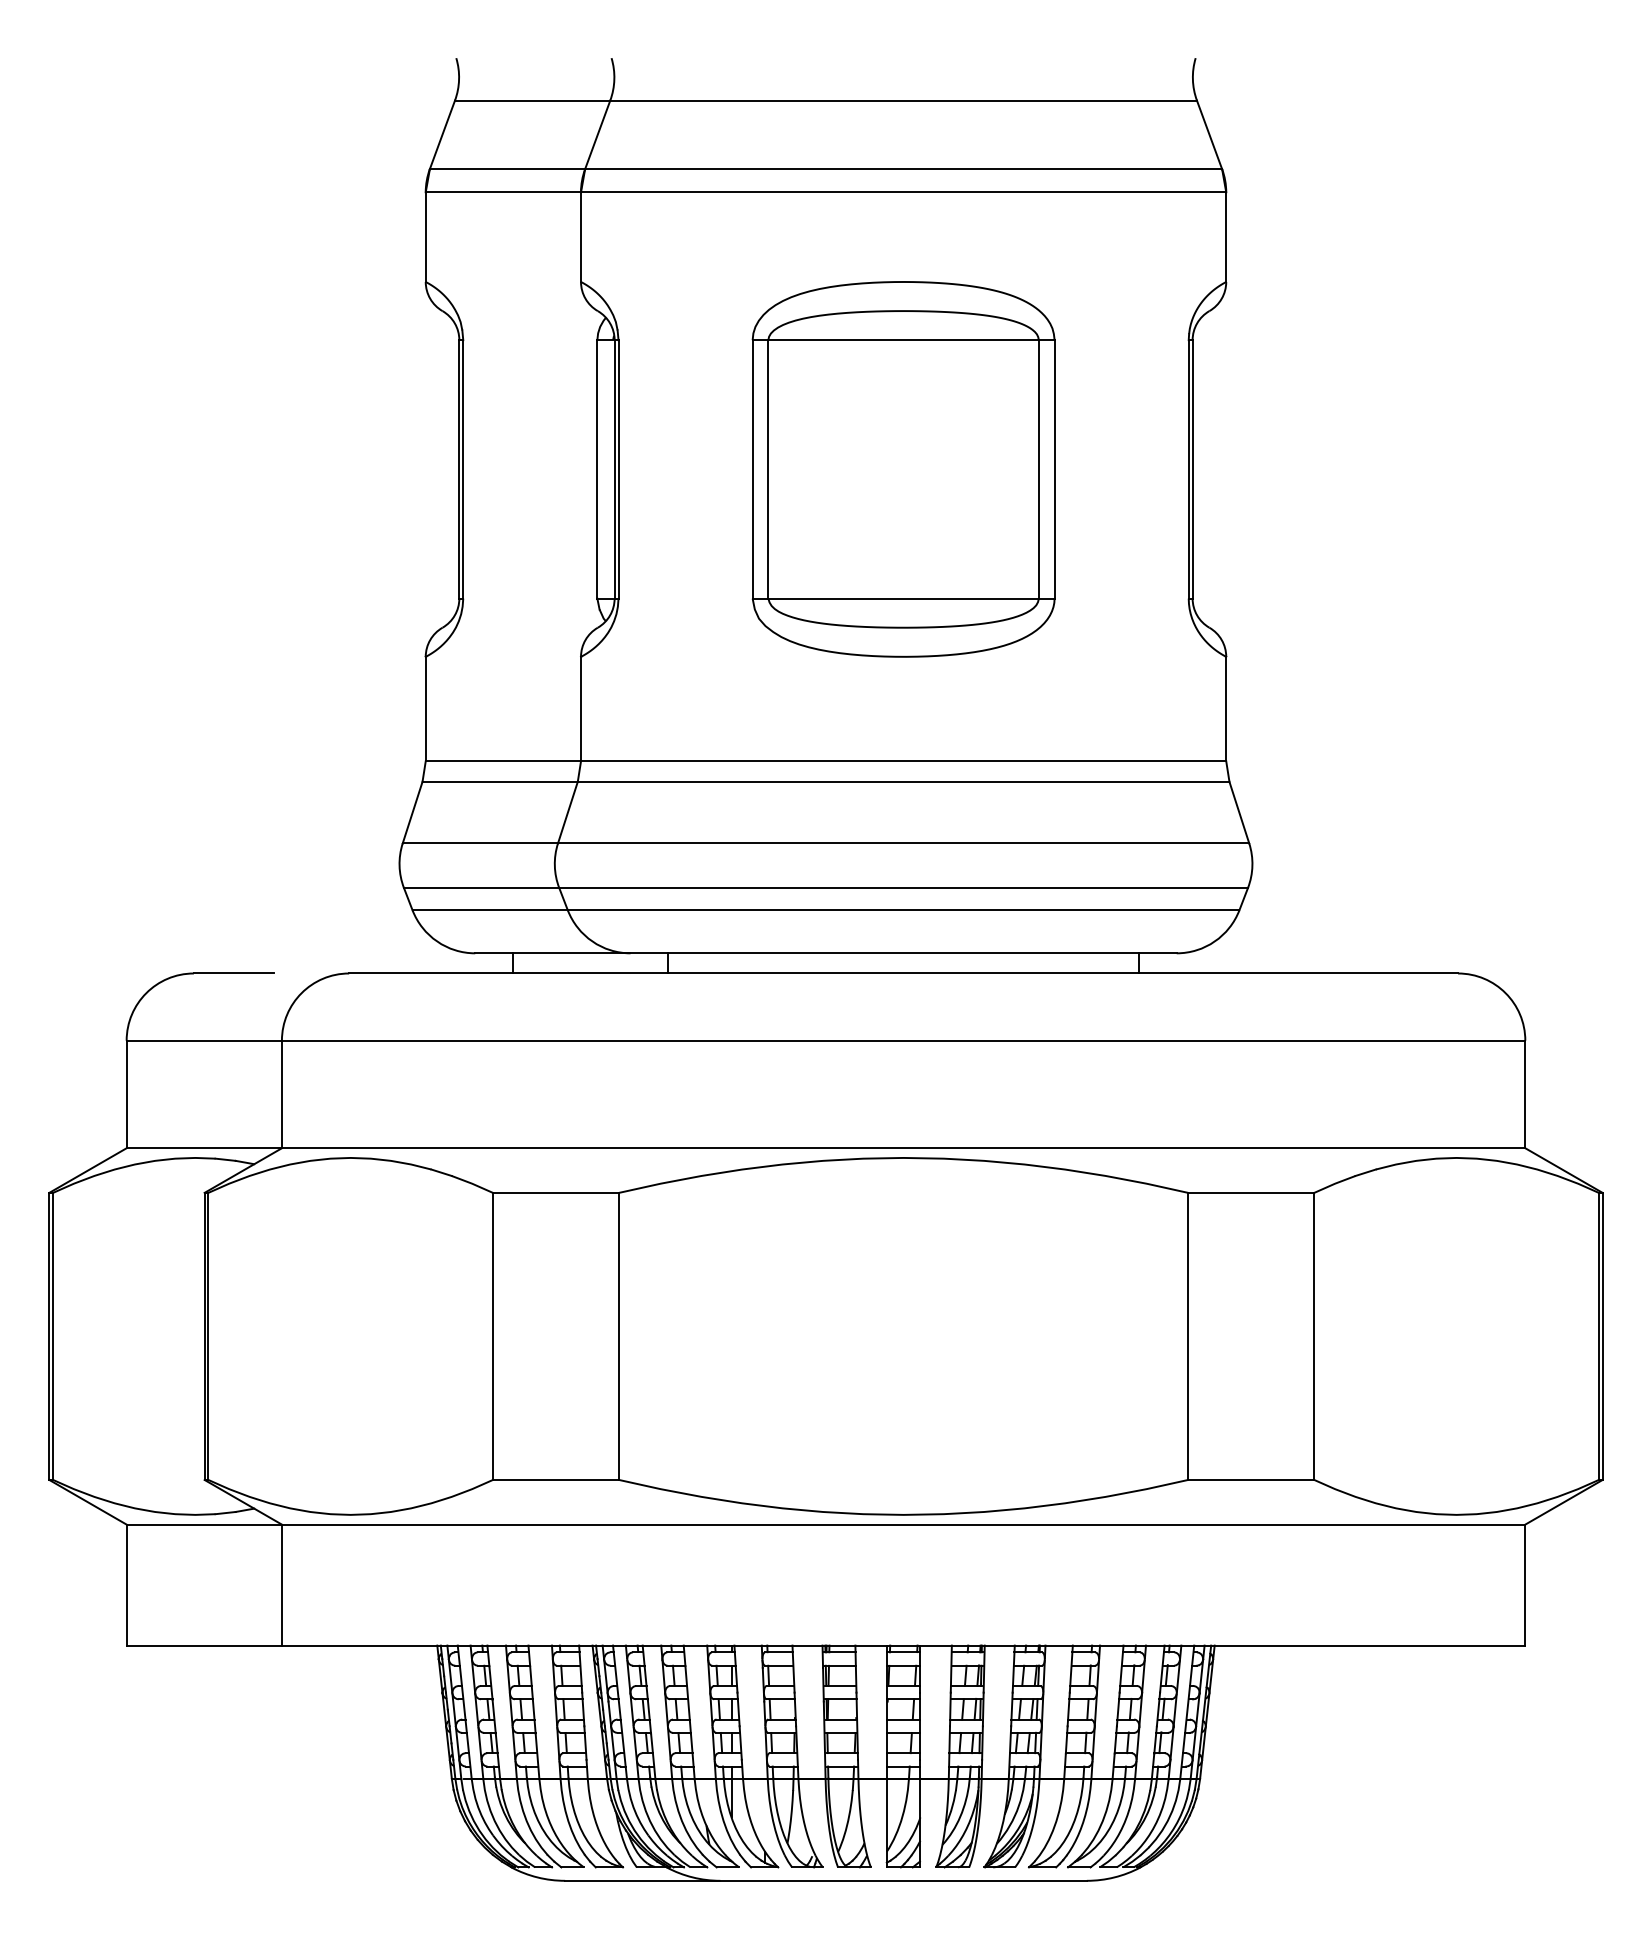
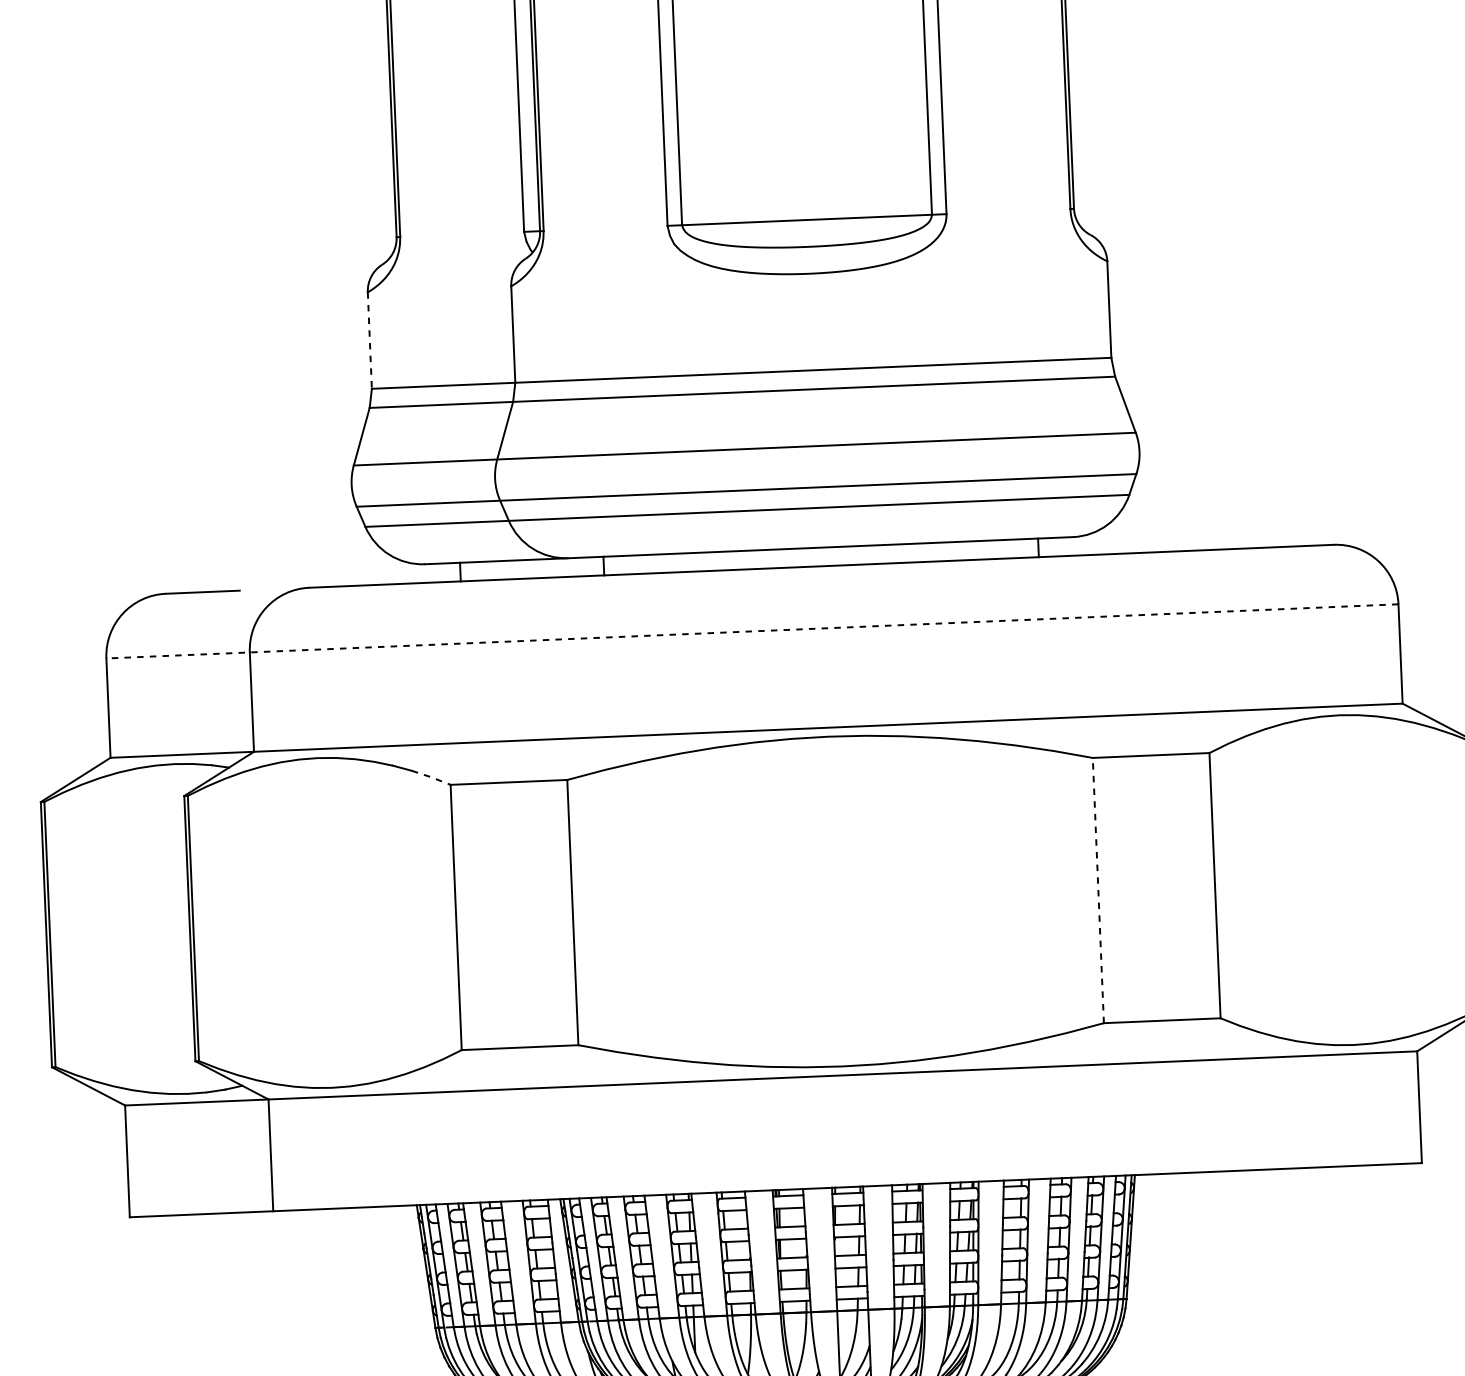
line: (425, 709) -> (369, 340), solid -> dashed
line: (825, 1040) -> (751, 631), solid -> dashed
line: (472, 1183) -> (431, 776), solid -> dashed
line: (1188, 1336) -> (1098, 890), solid -> dashed

